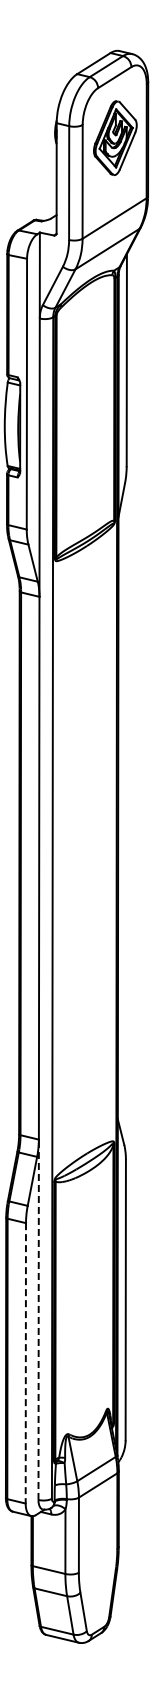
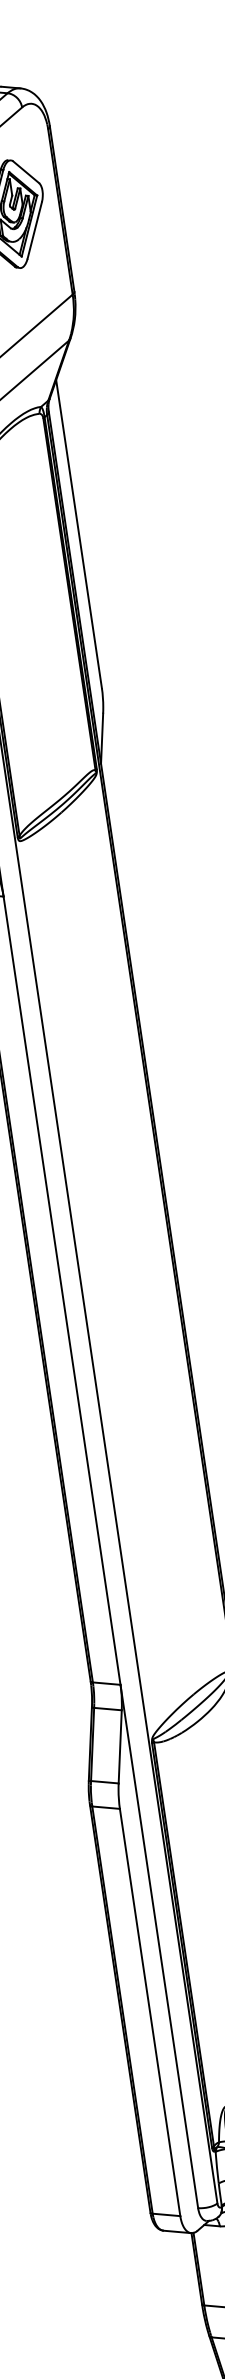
line: (38, 1319) -> (158, 1946), dashed -> solid
line: (25, 1363) -> (149, 2012), dashed -> solid

